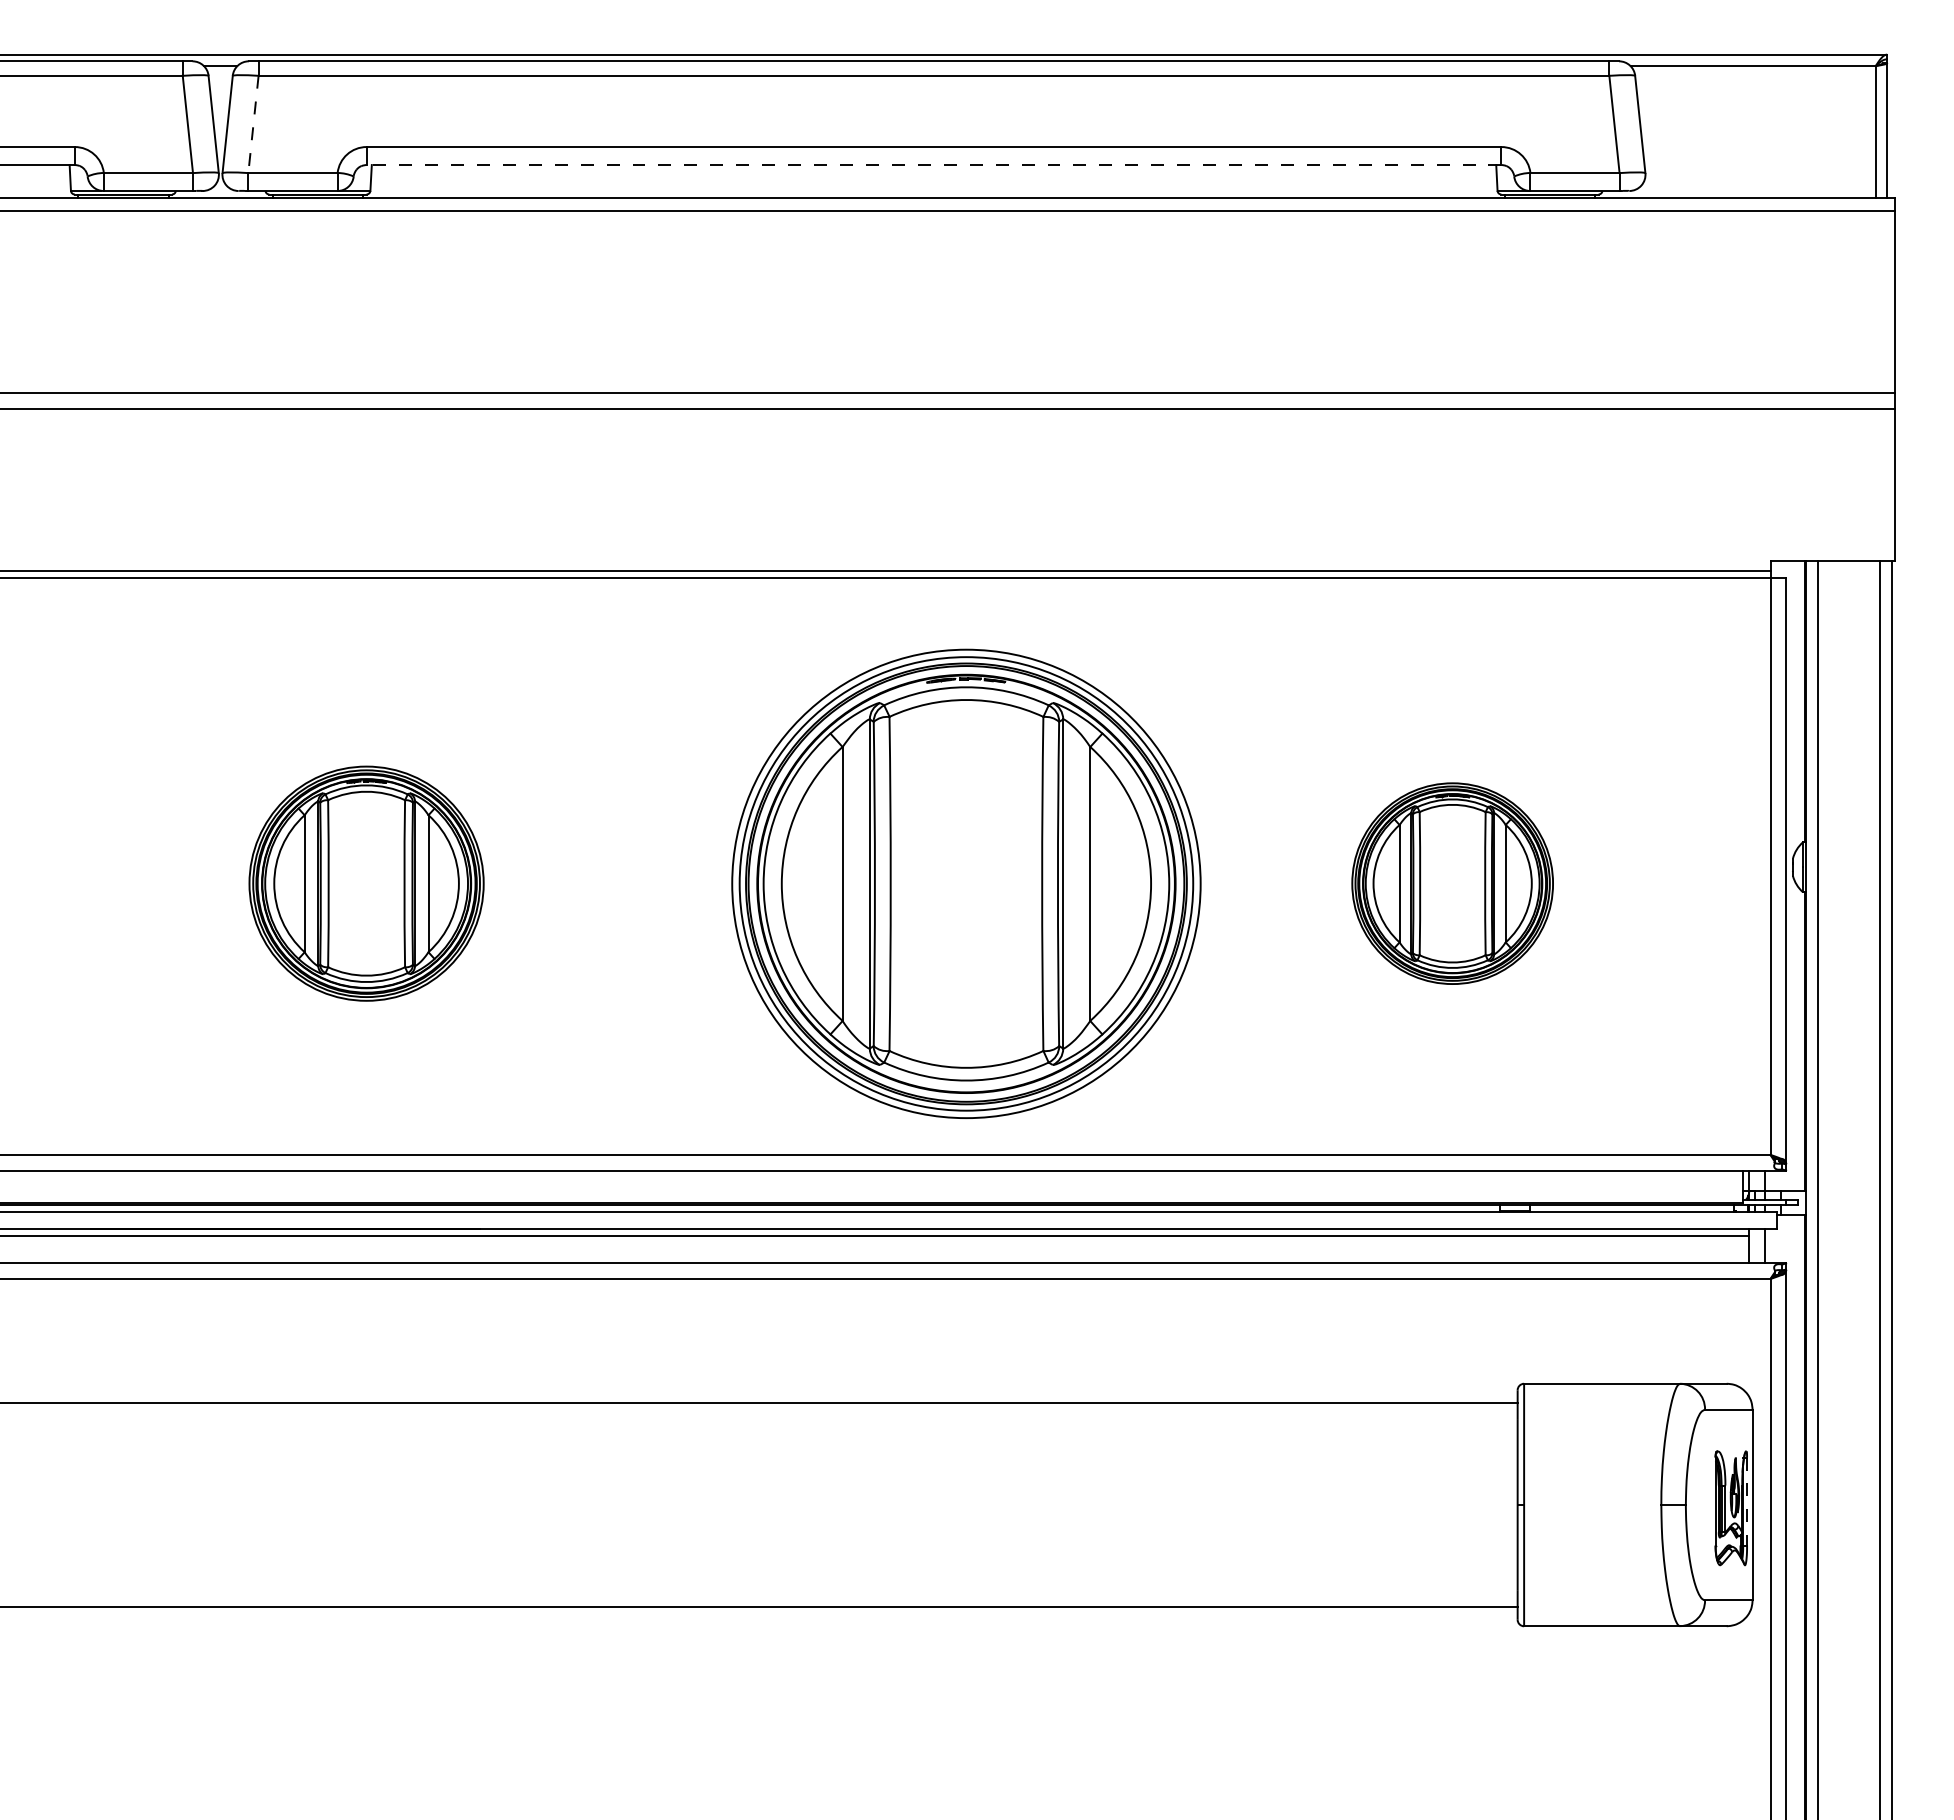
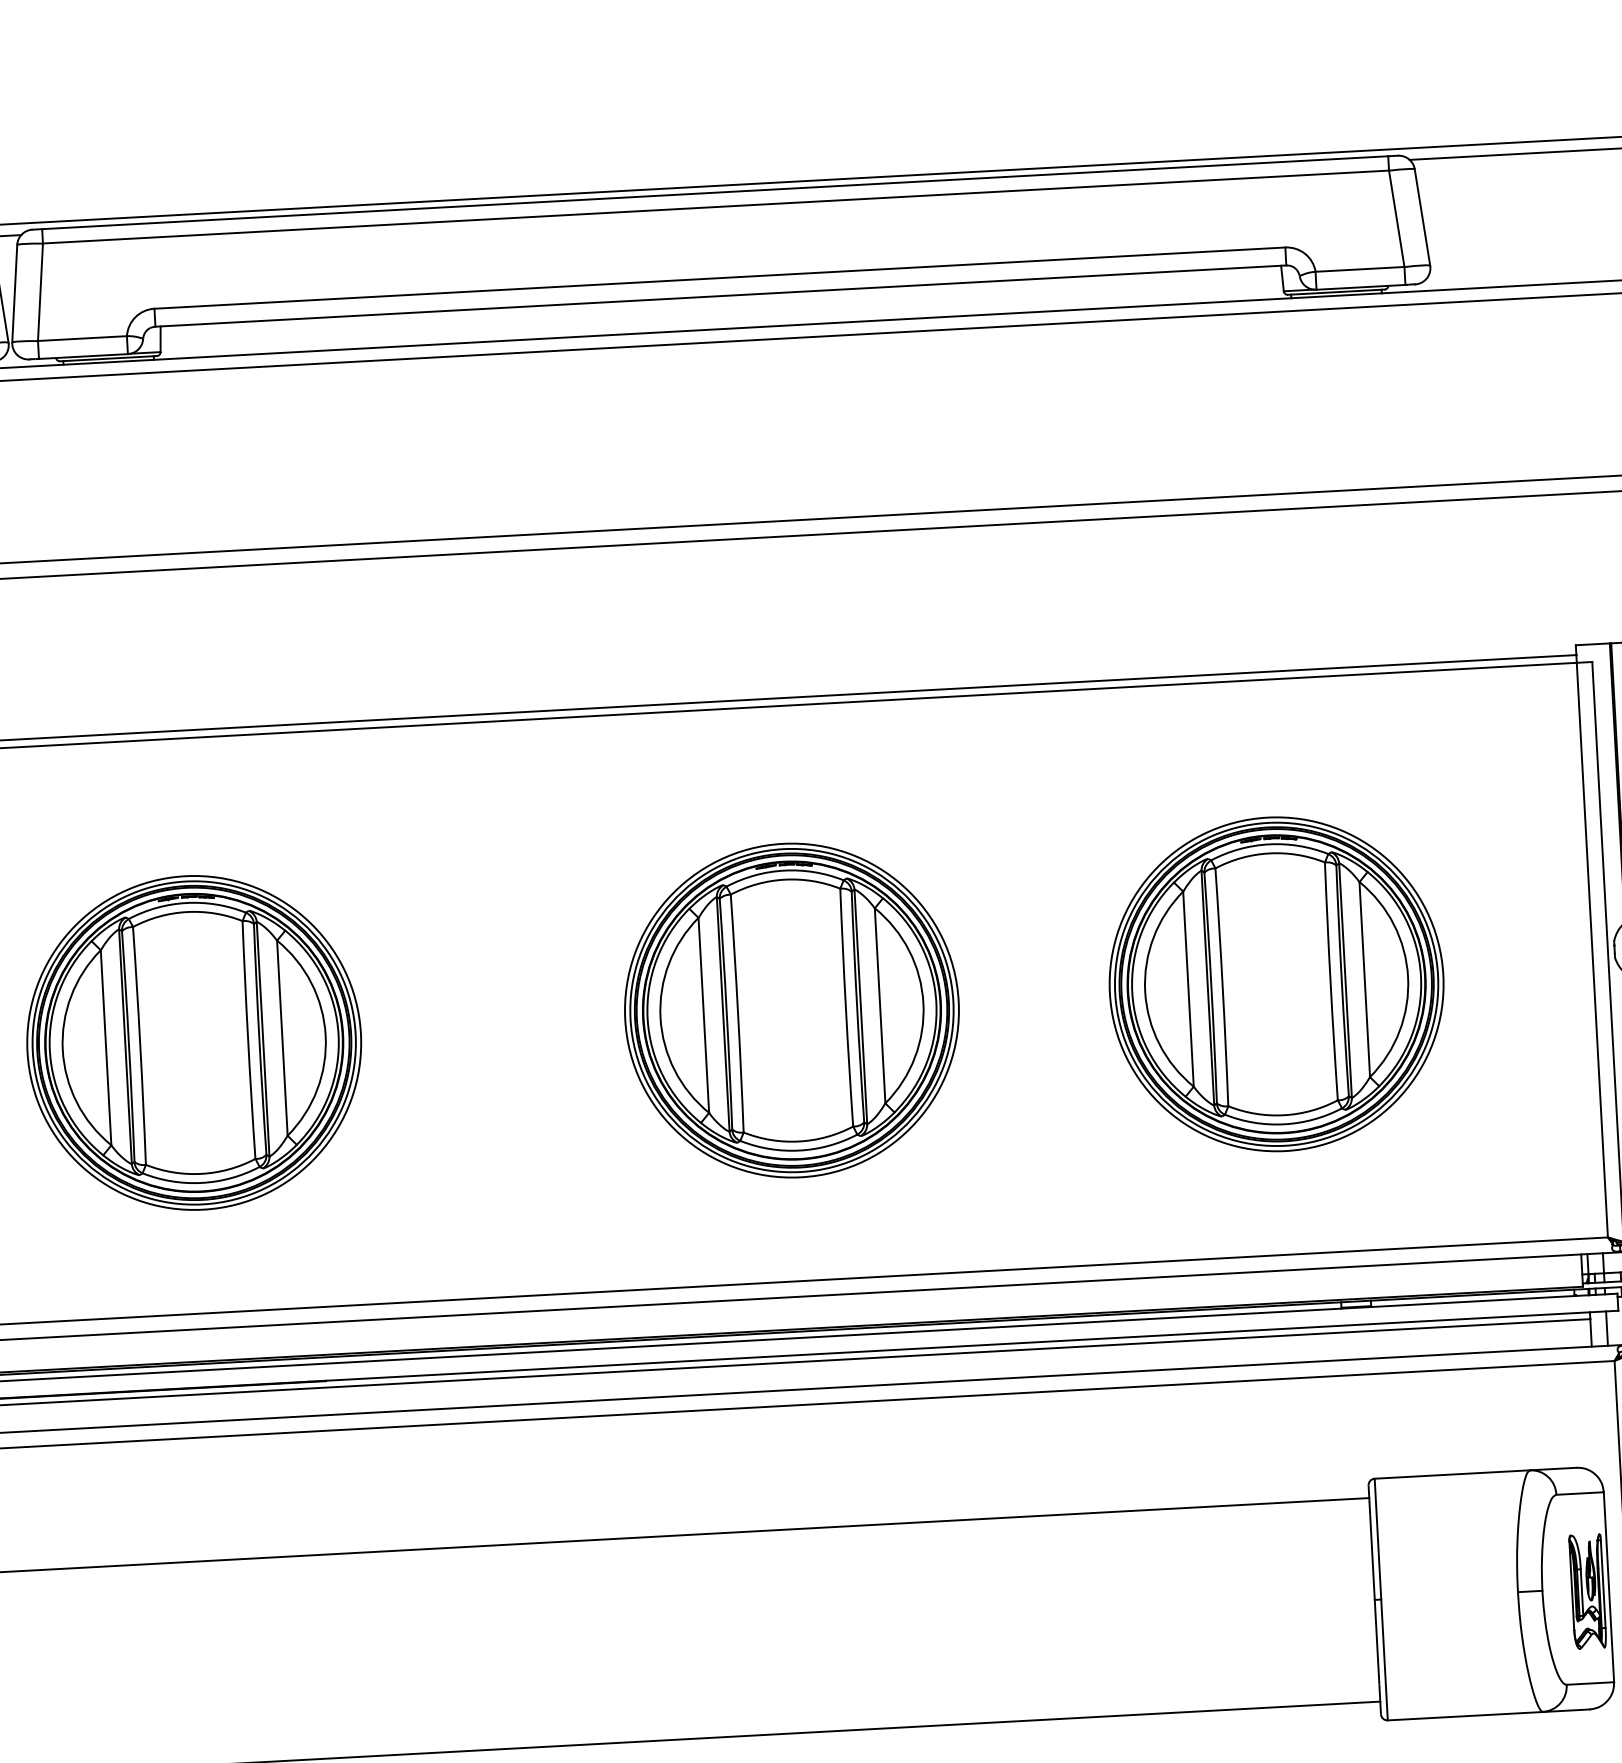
line: (253, 124) -> (40, 292), dashed -> solid
line: (933, 165) -> (720, 296), dashed -> solid
part: (366, 883) -> (194, 1042), size x1.43
part: (966, 883) -> (791, 1010), size x0.71
part: (1452, 883) -> (1276, 984), size x1.67
line: (1747, 1502) -> (1603, 1584), dashed -> solid

